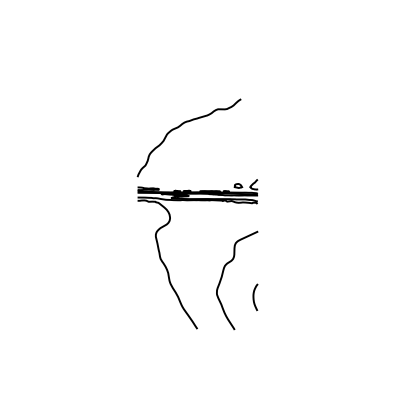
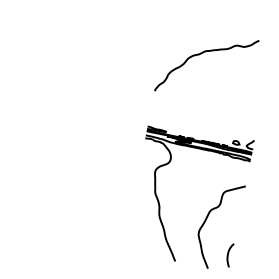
curve: (182, 125) -> (203, 53), moved
curve: (254, 297) -> (228, 255), moved

